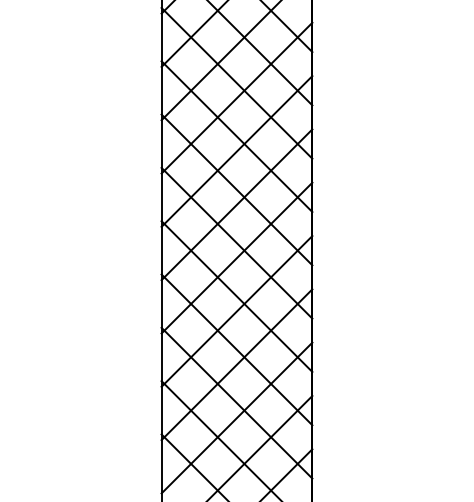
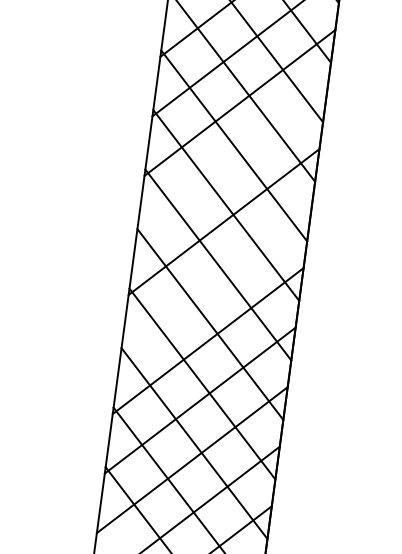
line: (236, 151) -> (231, 162), removed
line: (236, 257) -> (215, 280), removed

